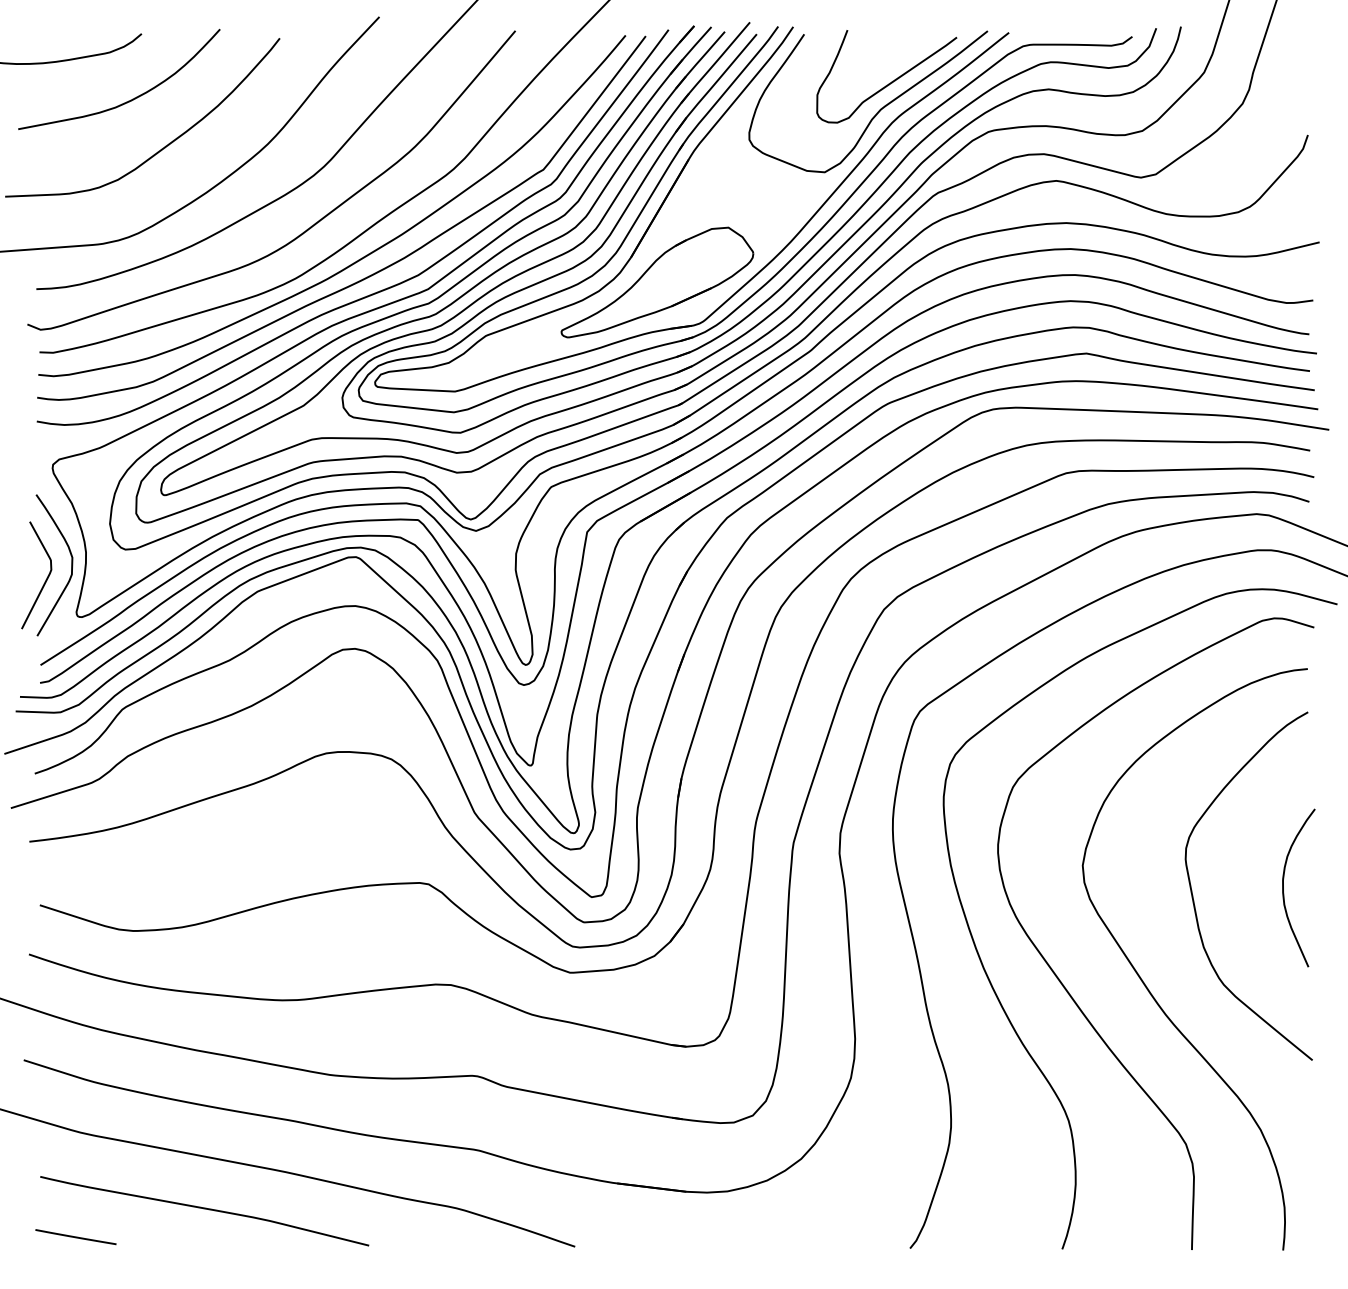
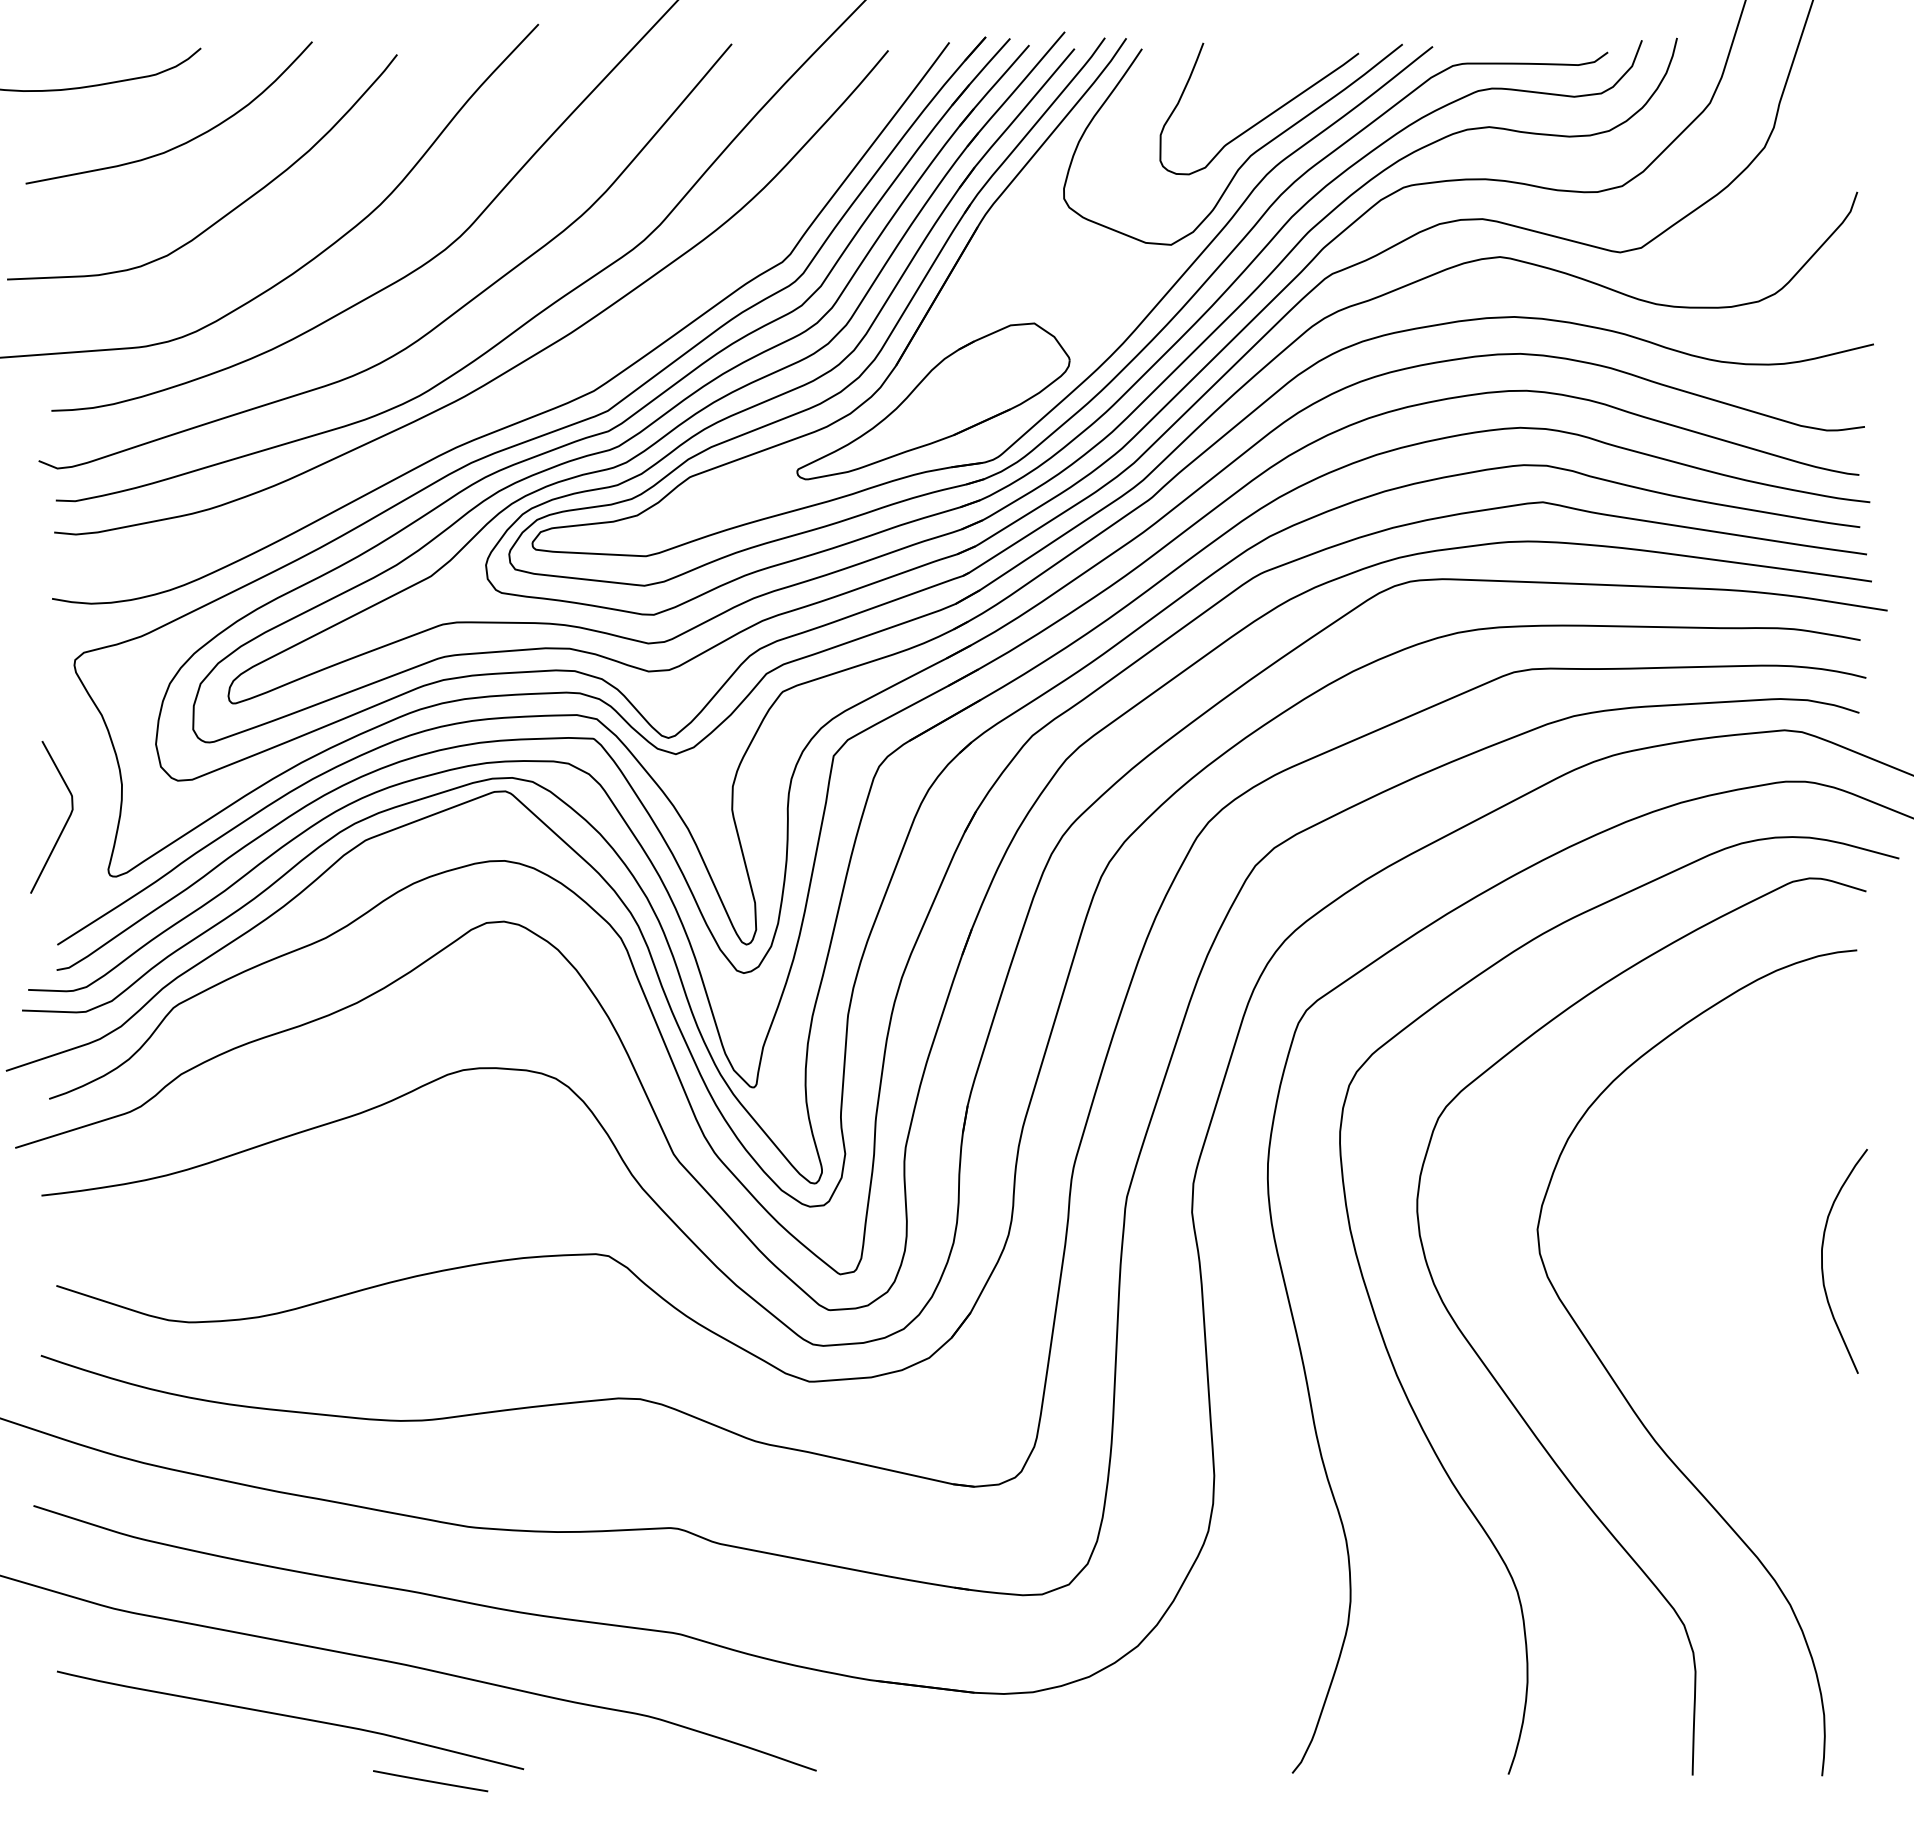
curve: (369, 275) -> (524, 391), removed
curve: (71, 564) -> (101, 802), removed
curve: (1193, 895) -> (1694, 1272), removed
line: (75, 1237) -> (430, 1781), moved

